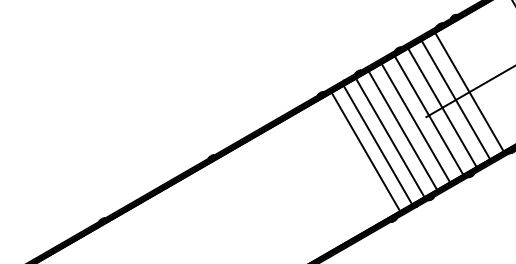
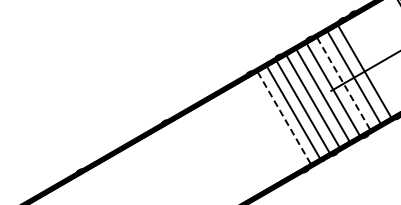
line: (442, 108) -> (343, 84), solid -> dashed
line: (366, 152) -> (284, 118), solid -> dashed

